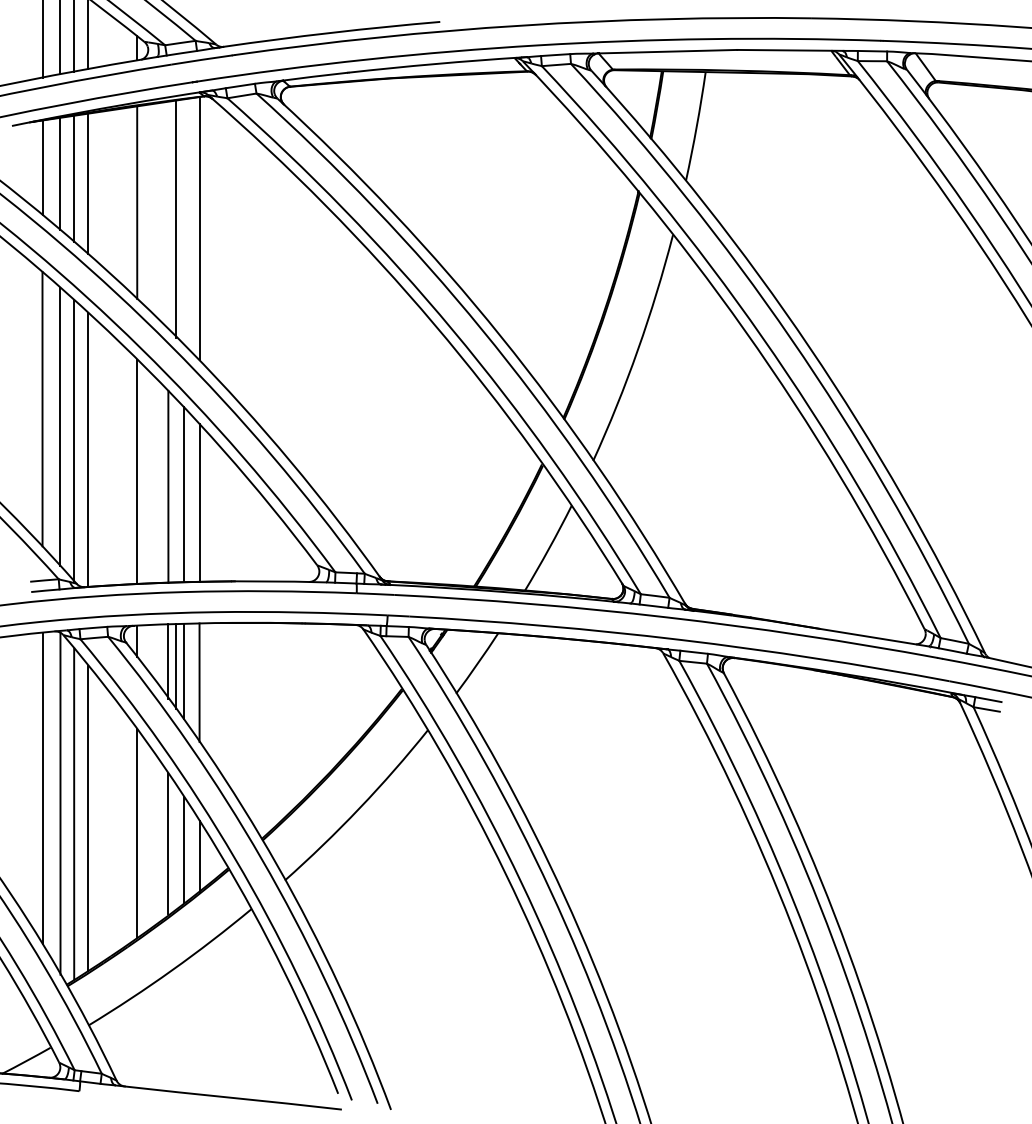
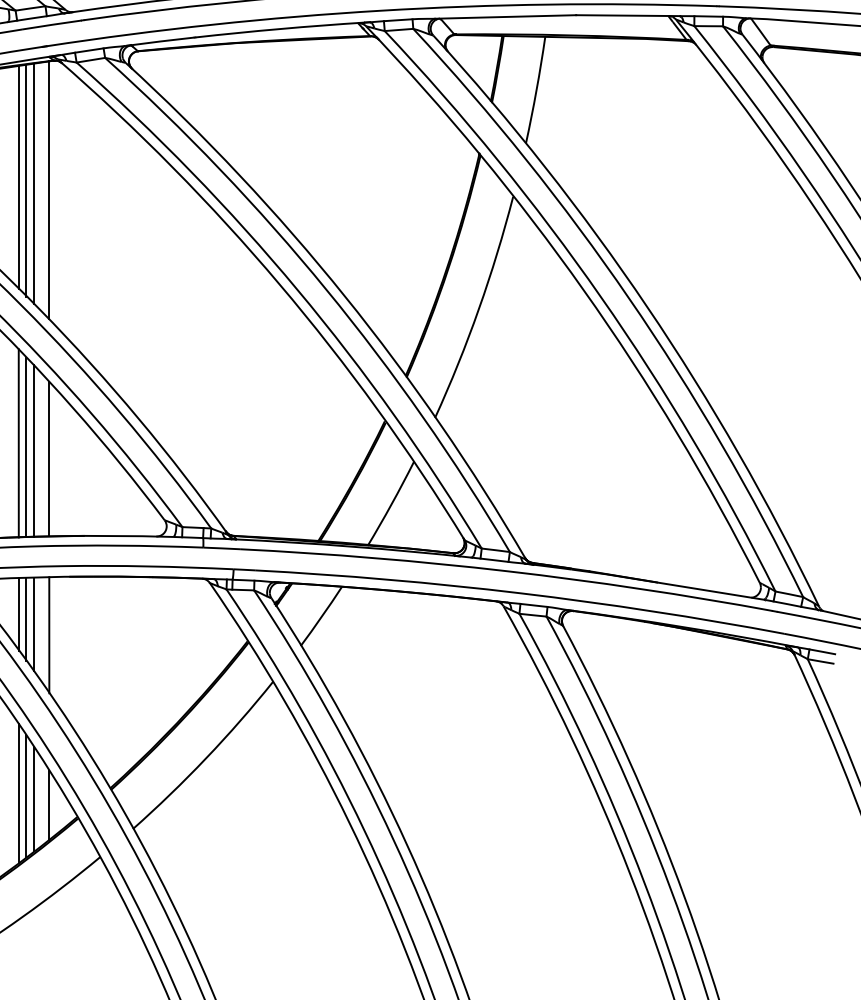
line: (168, 215) -> (18, 177), added
line: (183, 222) -> (33, 184), added
line: (176, 490) -> (26, 446), added
line: (176, 846) -> (26, 795), added

